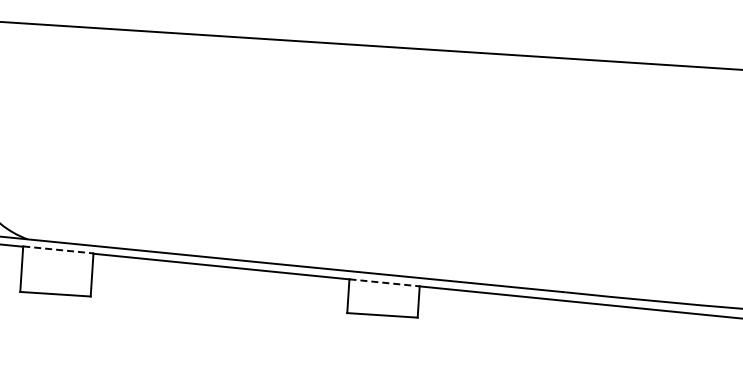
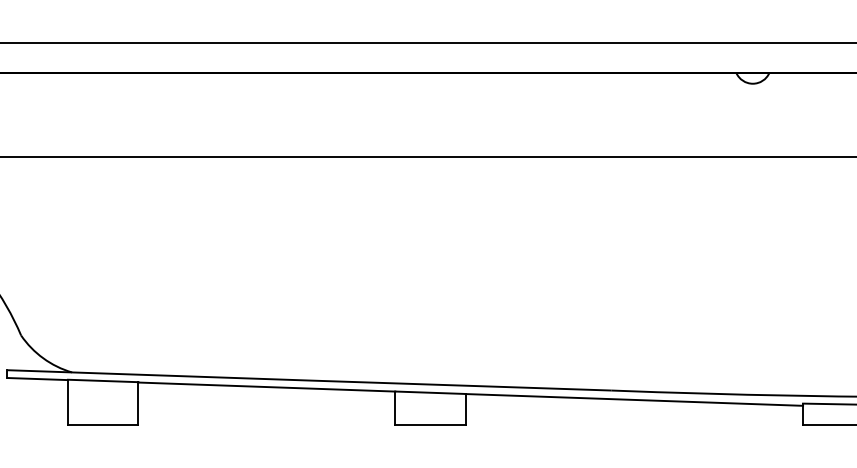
line: (58, 249) -> (103, 380), dashed -> solid
line: (384, 282) -> (430, 392), dashed -> solid

